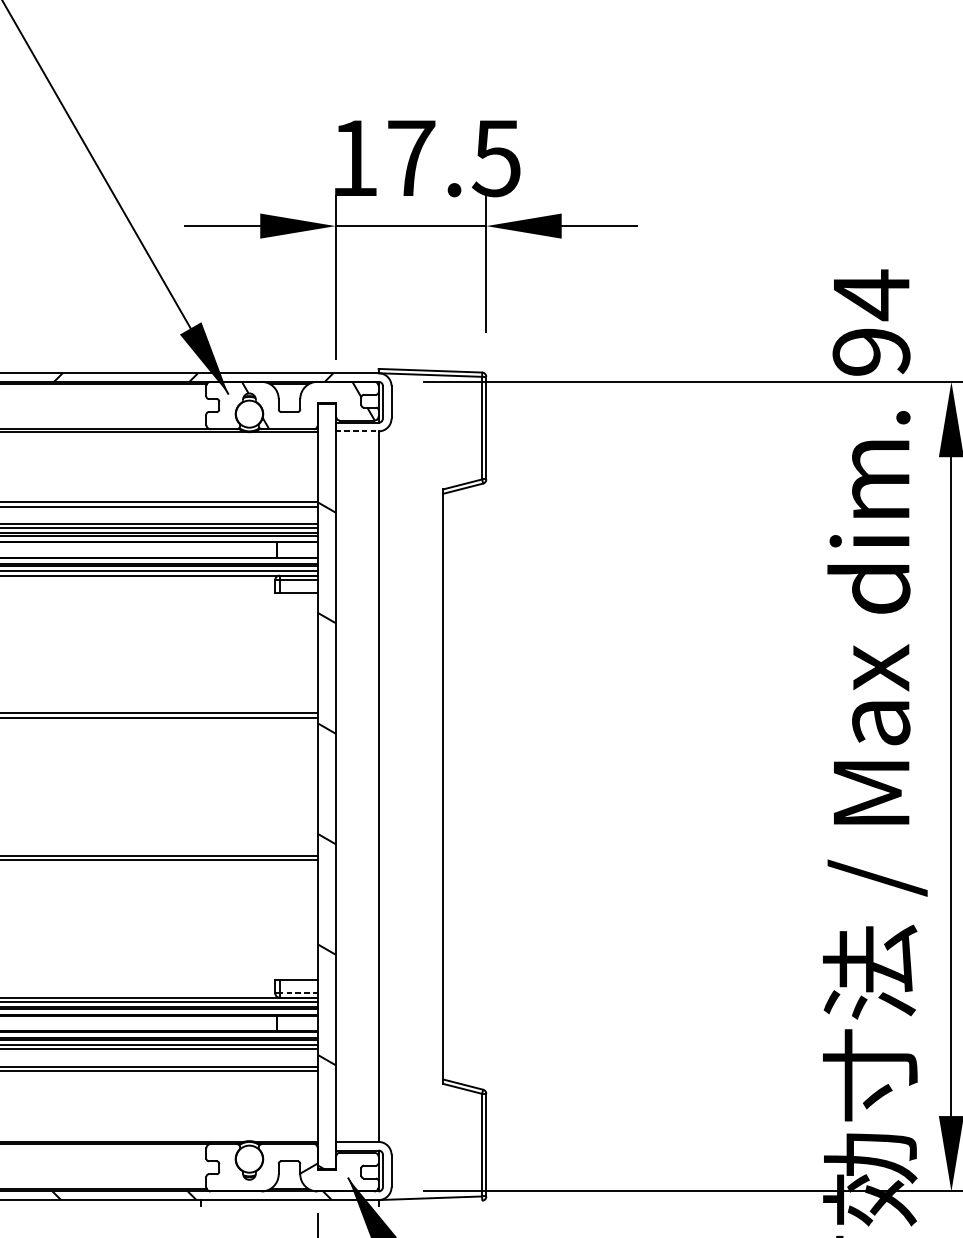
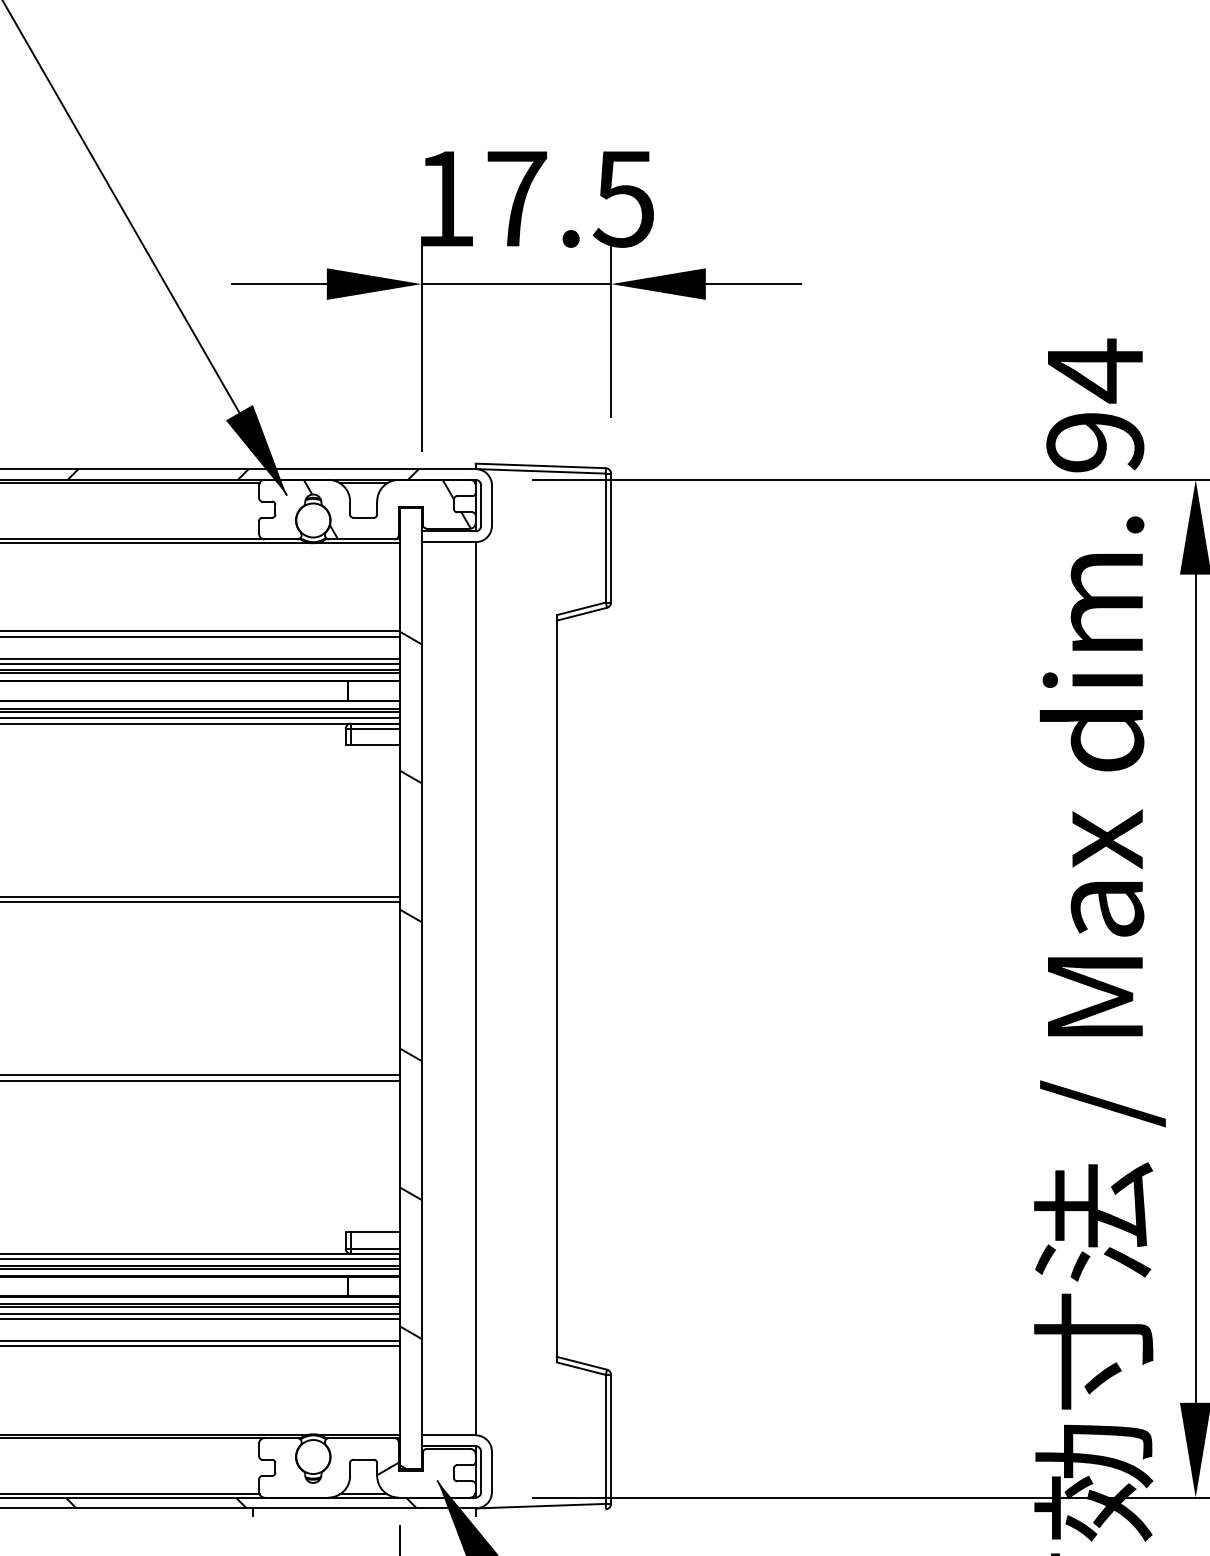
line: (357, 431) -> (449, 542), dashed -> solid
line: (298, 993) -> (375, 1248), dashed -> solid

